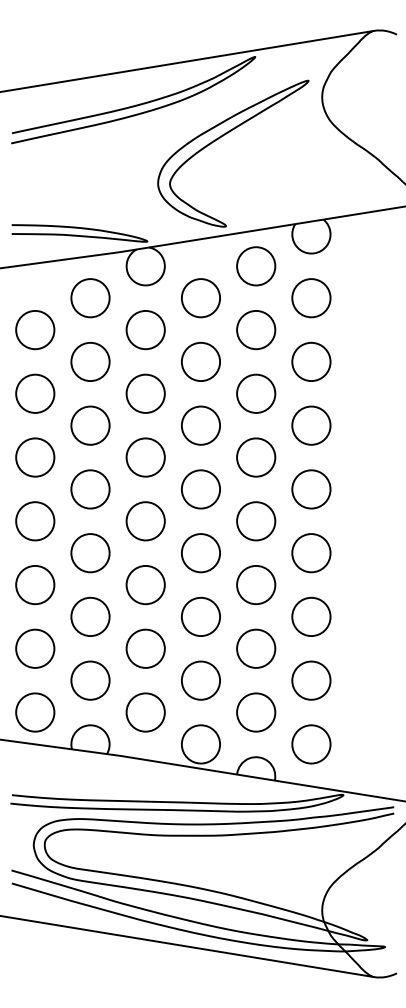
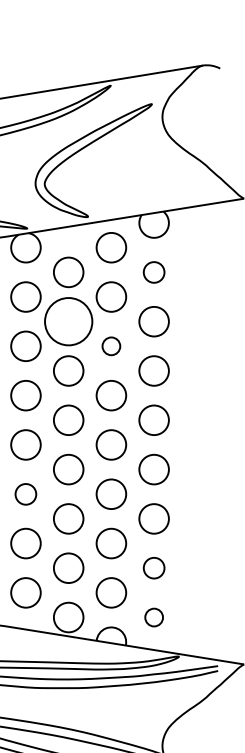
circle: (311, 298) -> (154, 272), size x0.7
circle: (200, 361) -> (68, 321), size x1.6
circle: (256, 393) -> (111, 346), size x0.6
circle: (145, 585) -> (25, 494), size x0.7
circle: (311, 680) -> (154, 568), size x0.7
circle: (311, 744) -> (154, 617), size x0.6

